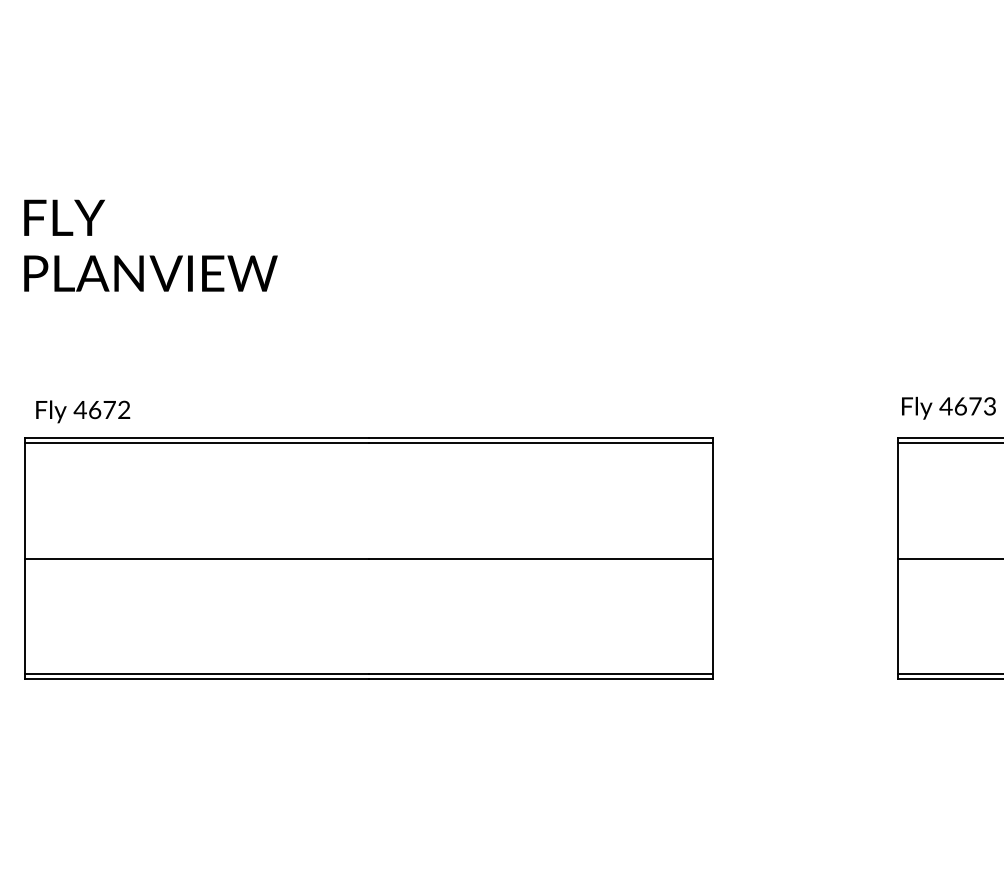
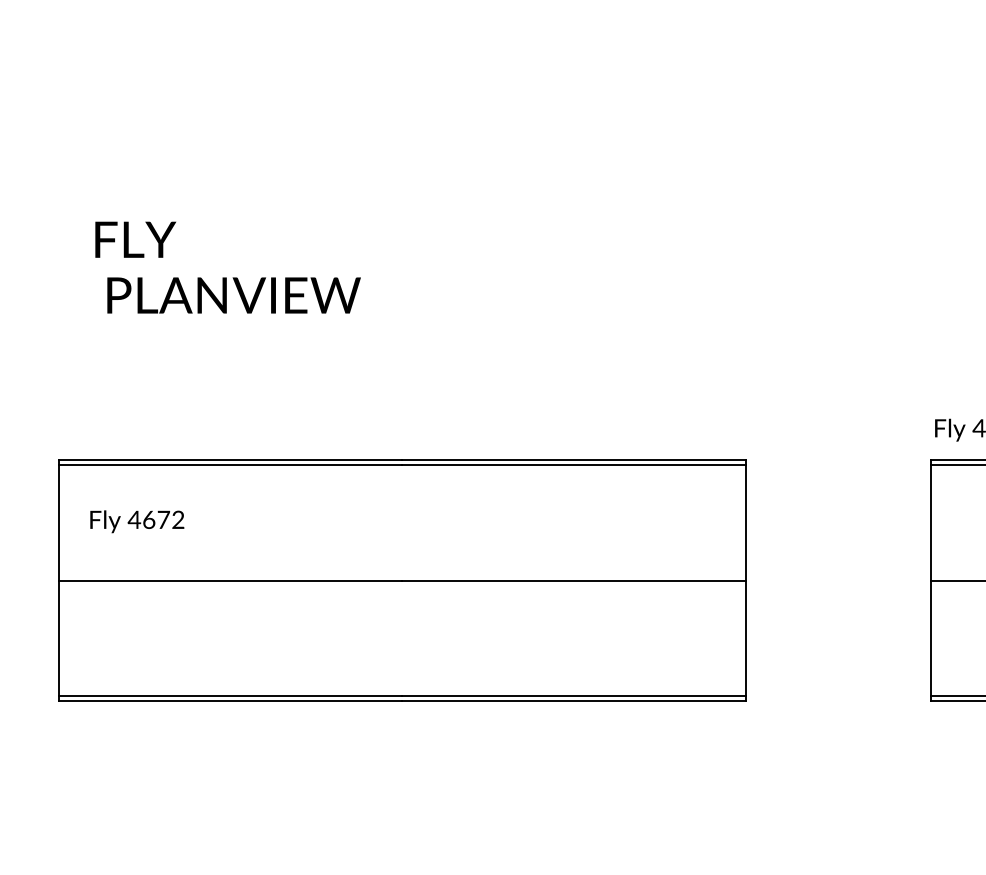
text: (64, 217) -> (135, 239), moved
text: (150, 273) -> (233, 295), moved
text: (83, 411) -> (137, 521), moved

